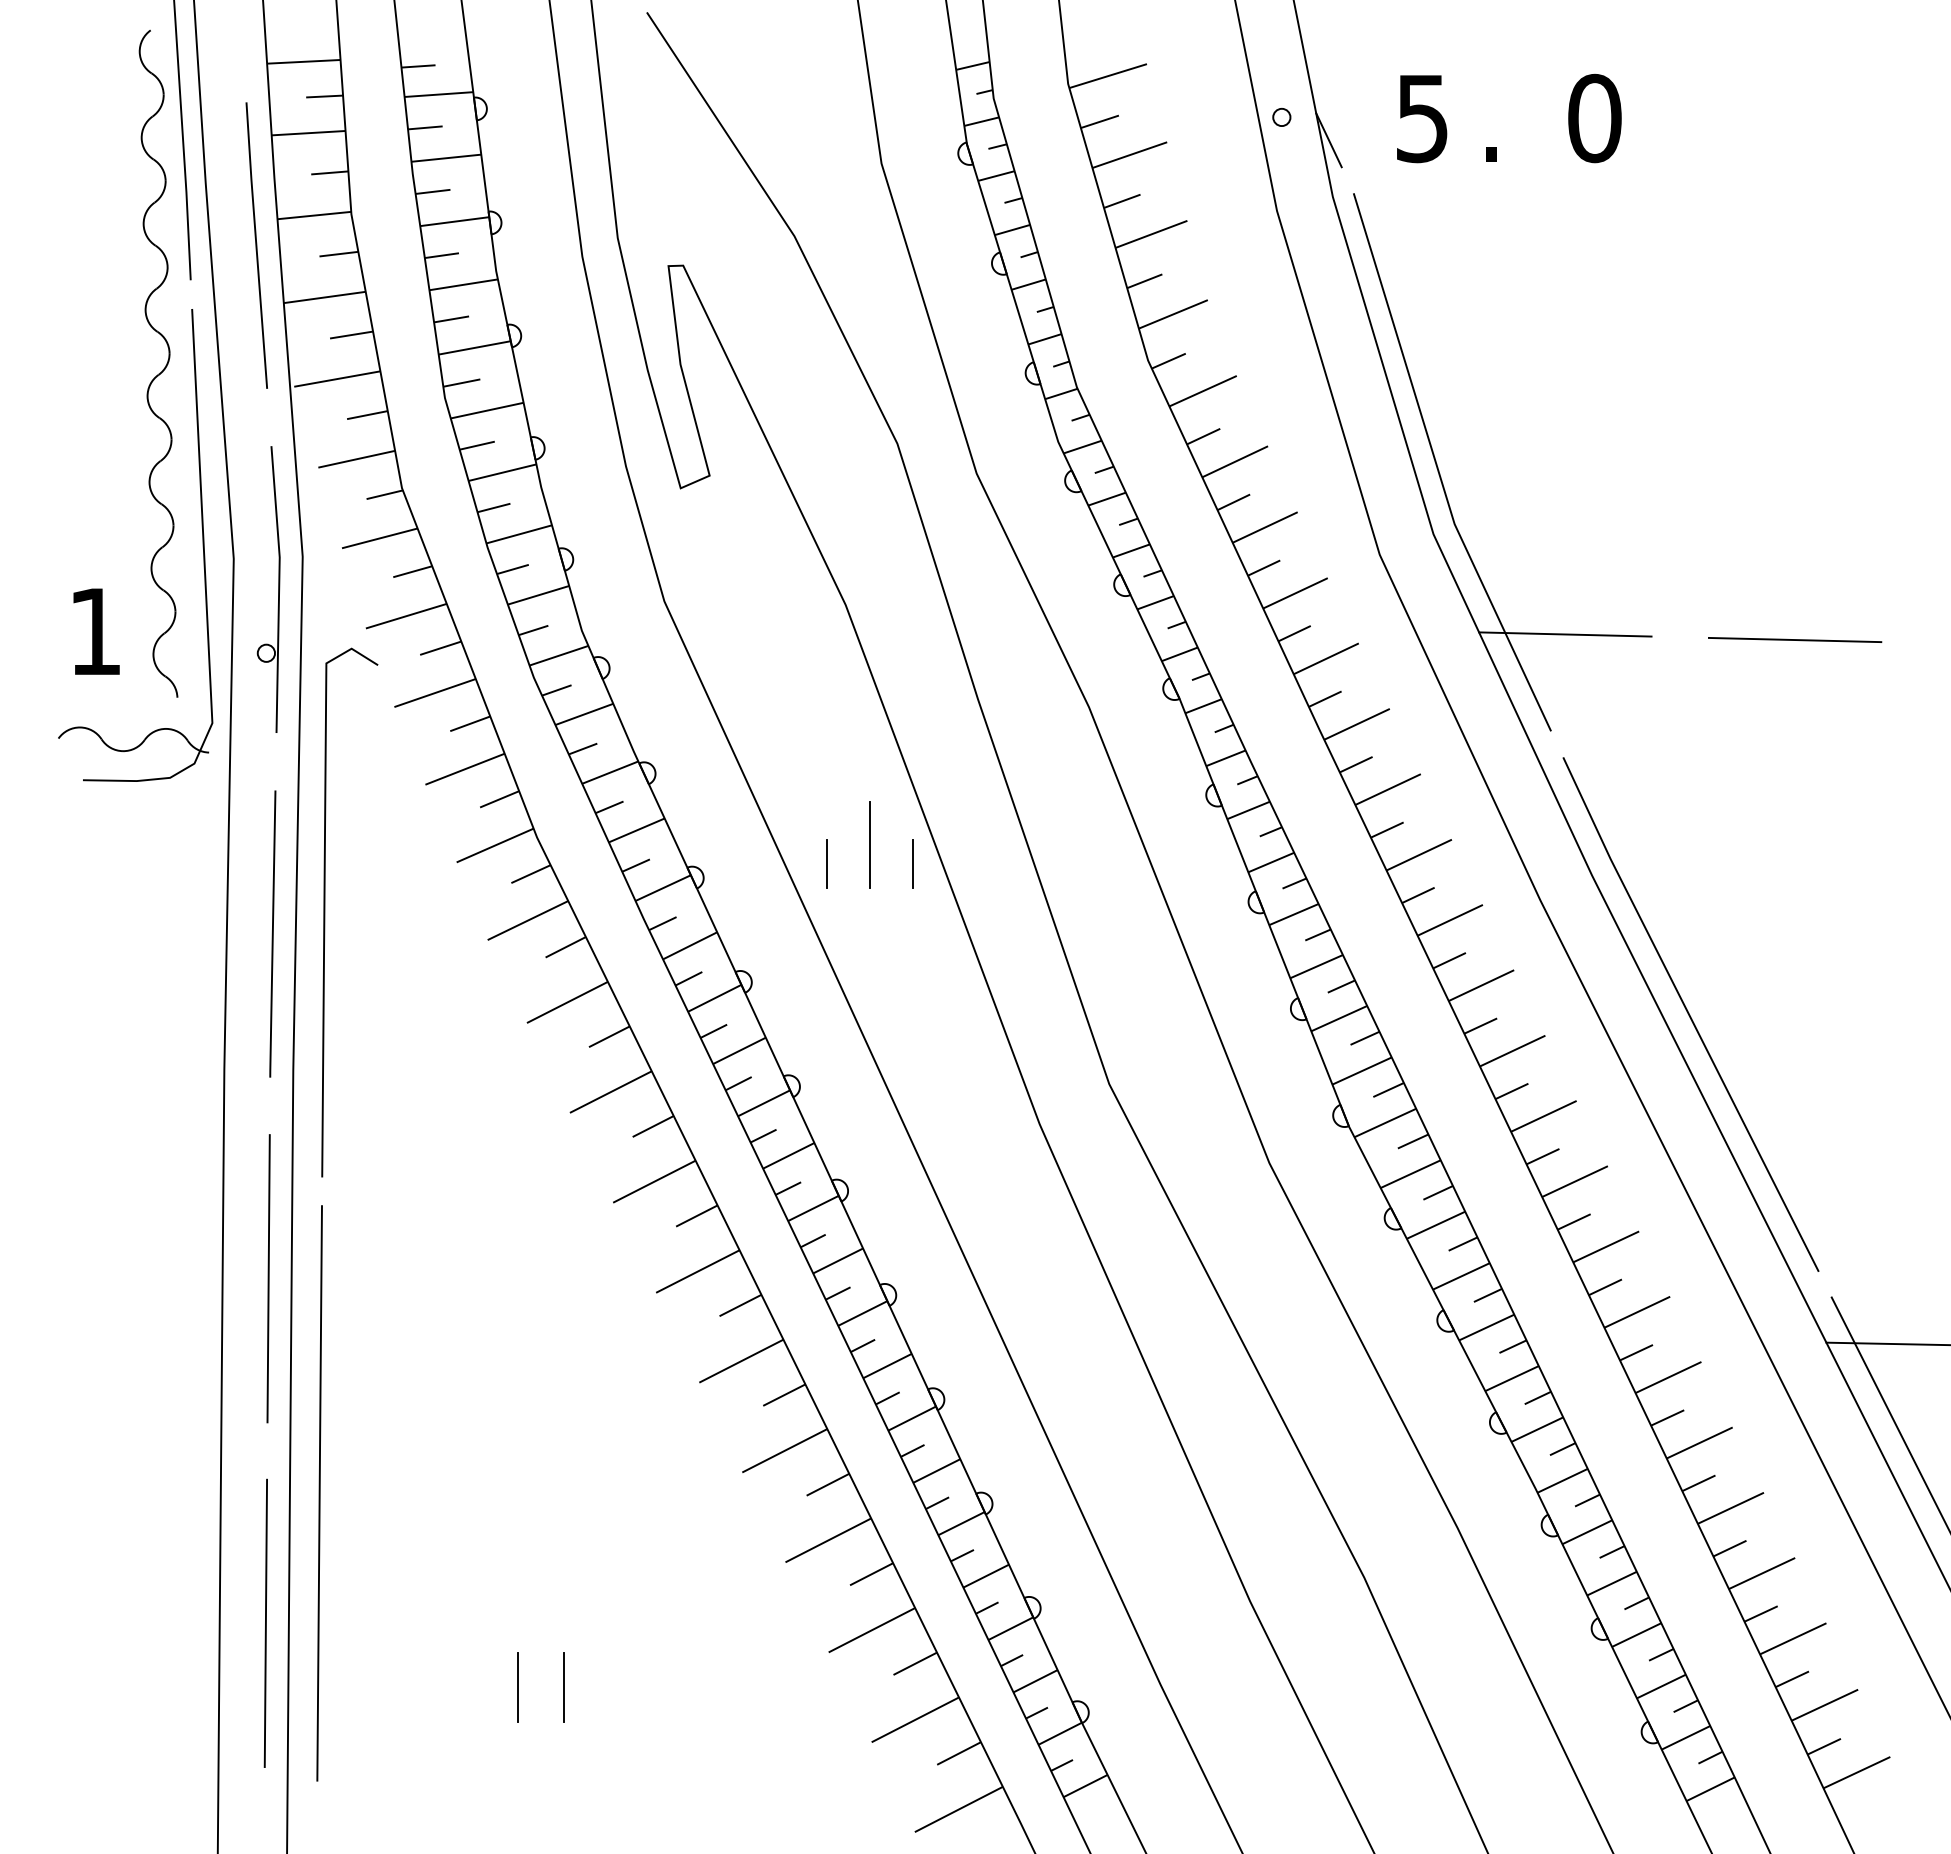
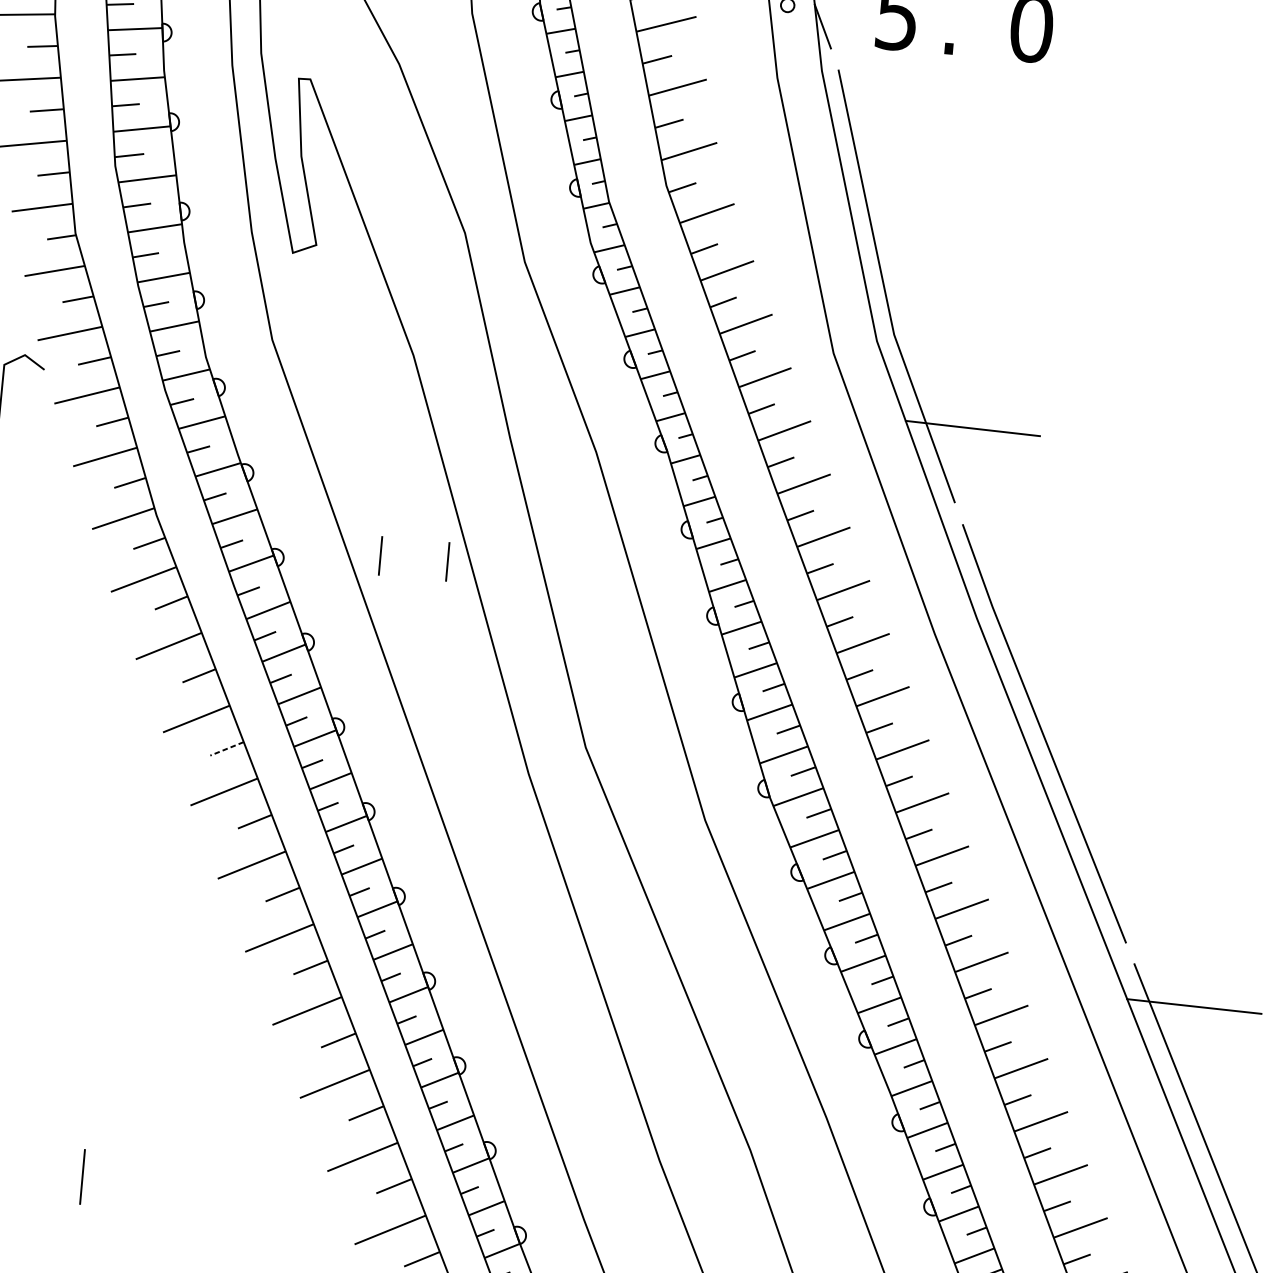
line: (1794, 639) -> (1151, 448), removed
line: (869, 844) -> (415, 543), removed
line: (653, 1126) -> (227, 748), solid -> dashed
line: (563, 1686) -> (118, 1179), removed

